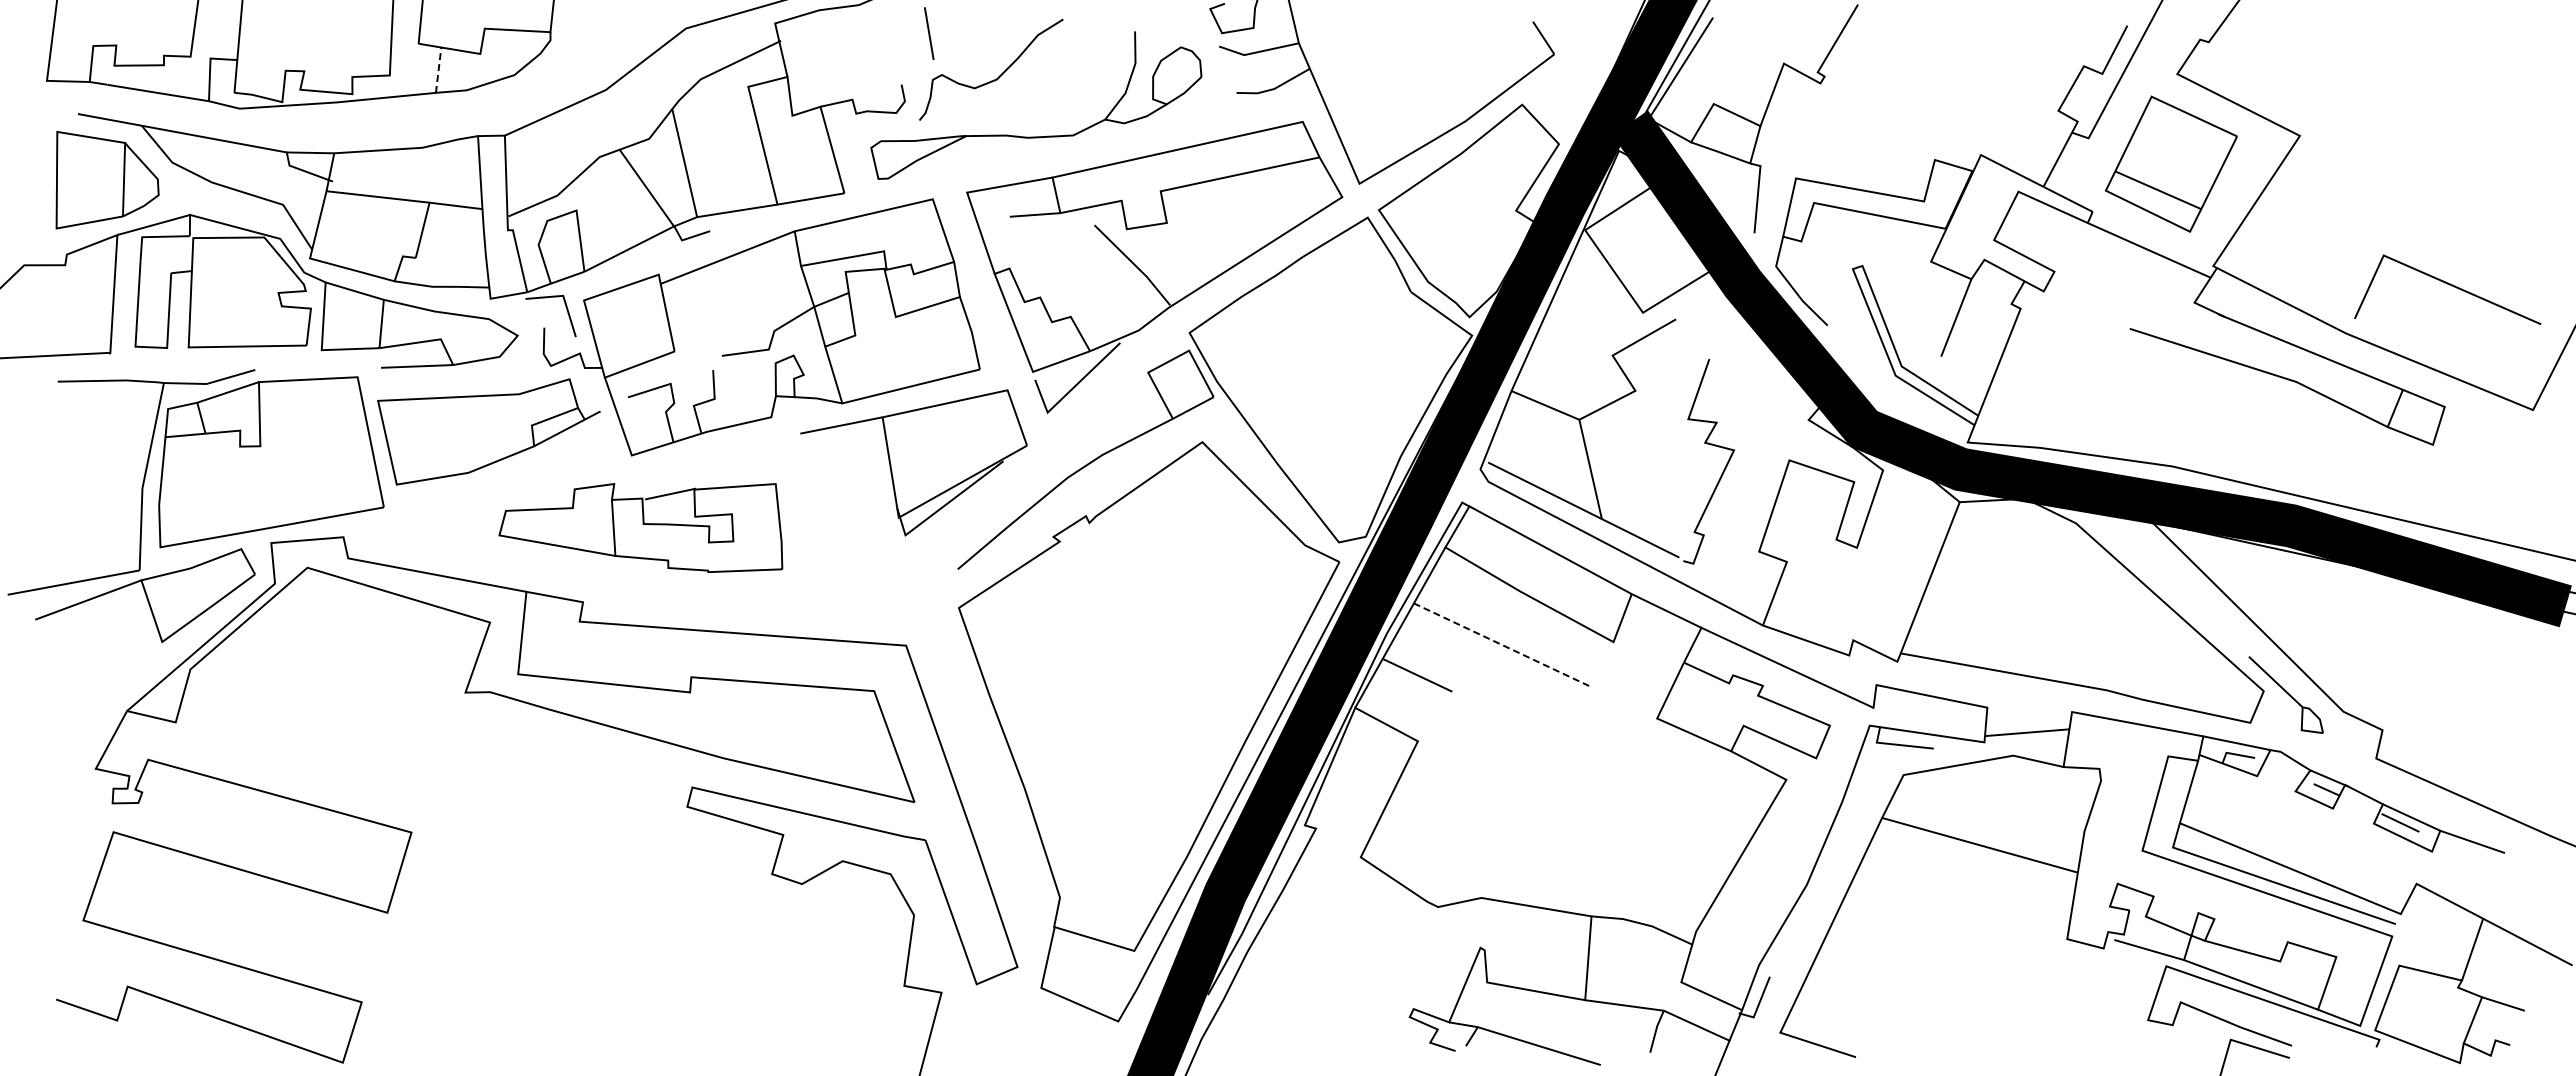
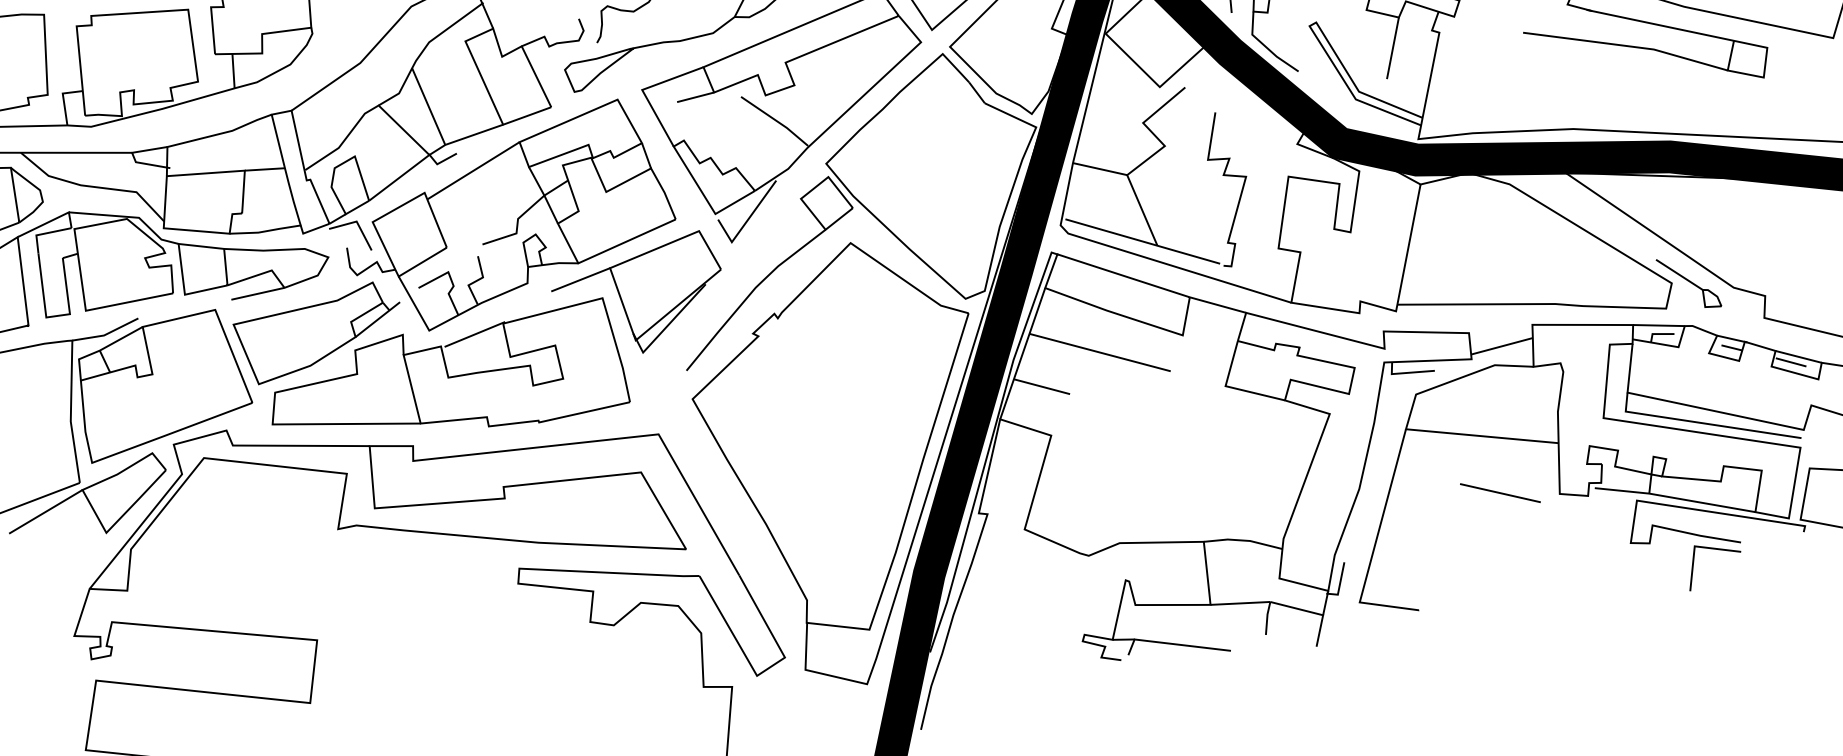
line: (438, 70) -> (233, 71), dashed -> solid
part: (640, 527) -> (445, 382), size x1.67
line: (1501, 644) -> (1100, 352), dashed -> solid
line: (1989, 923) -> (1499, 492), added

